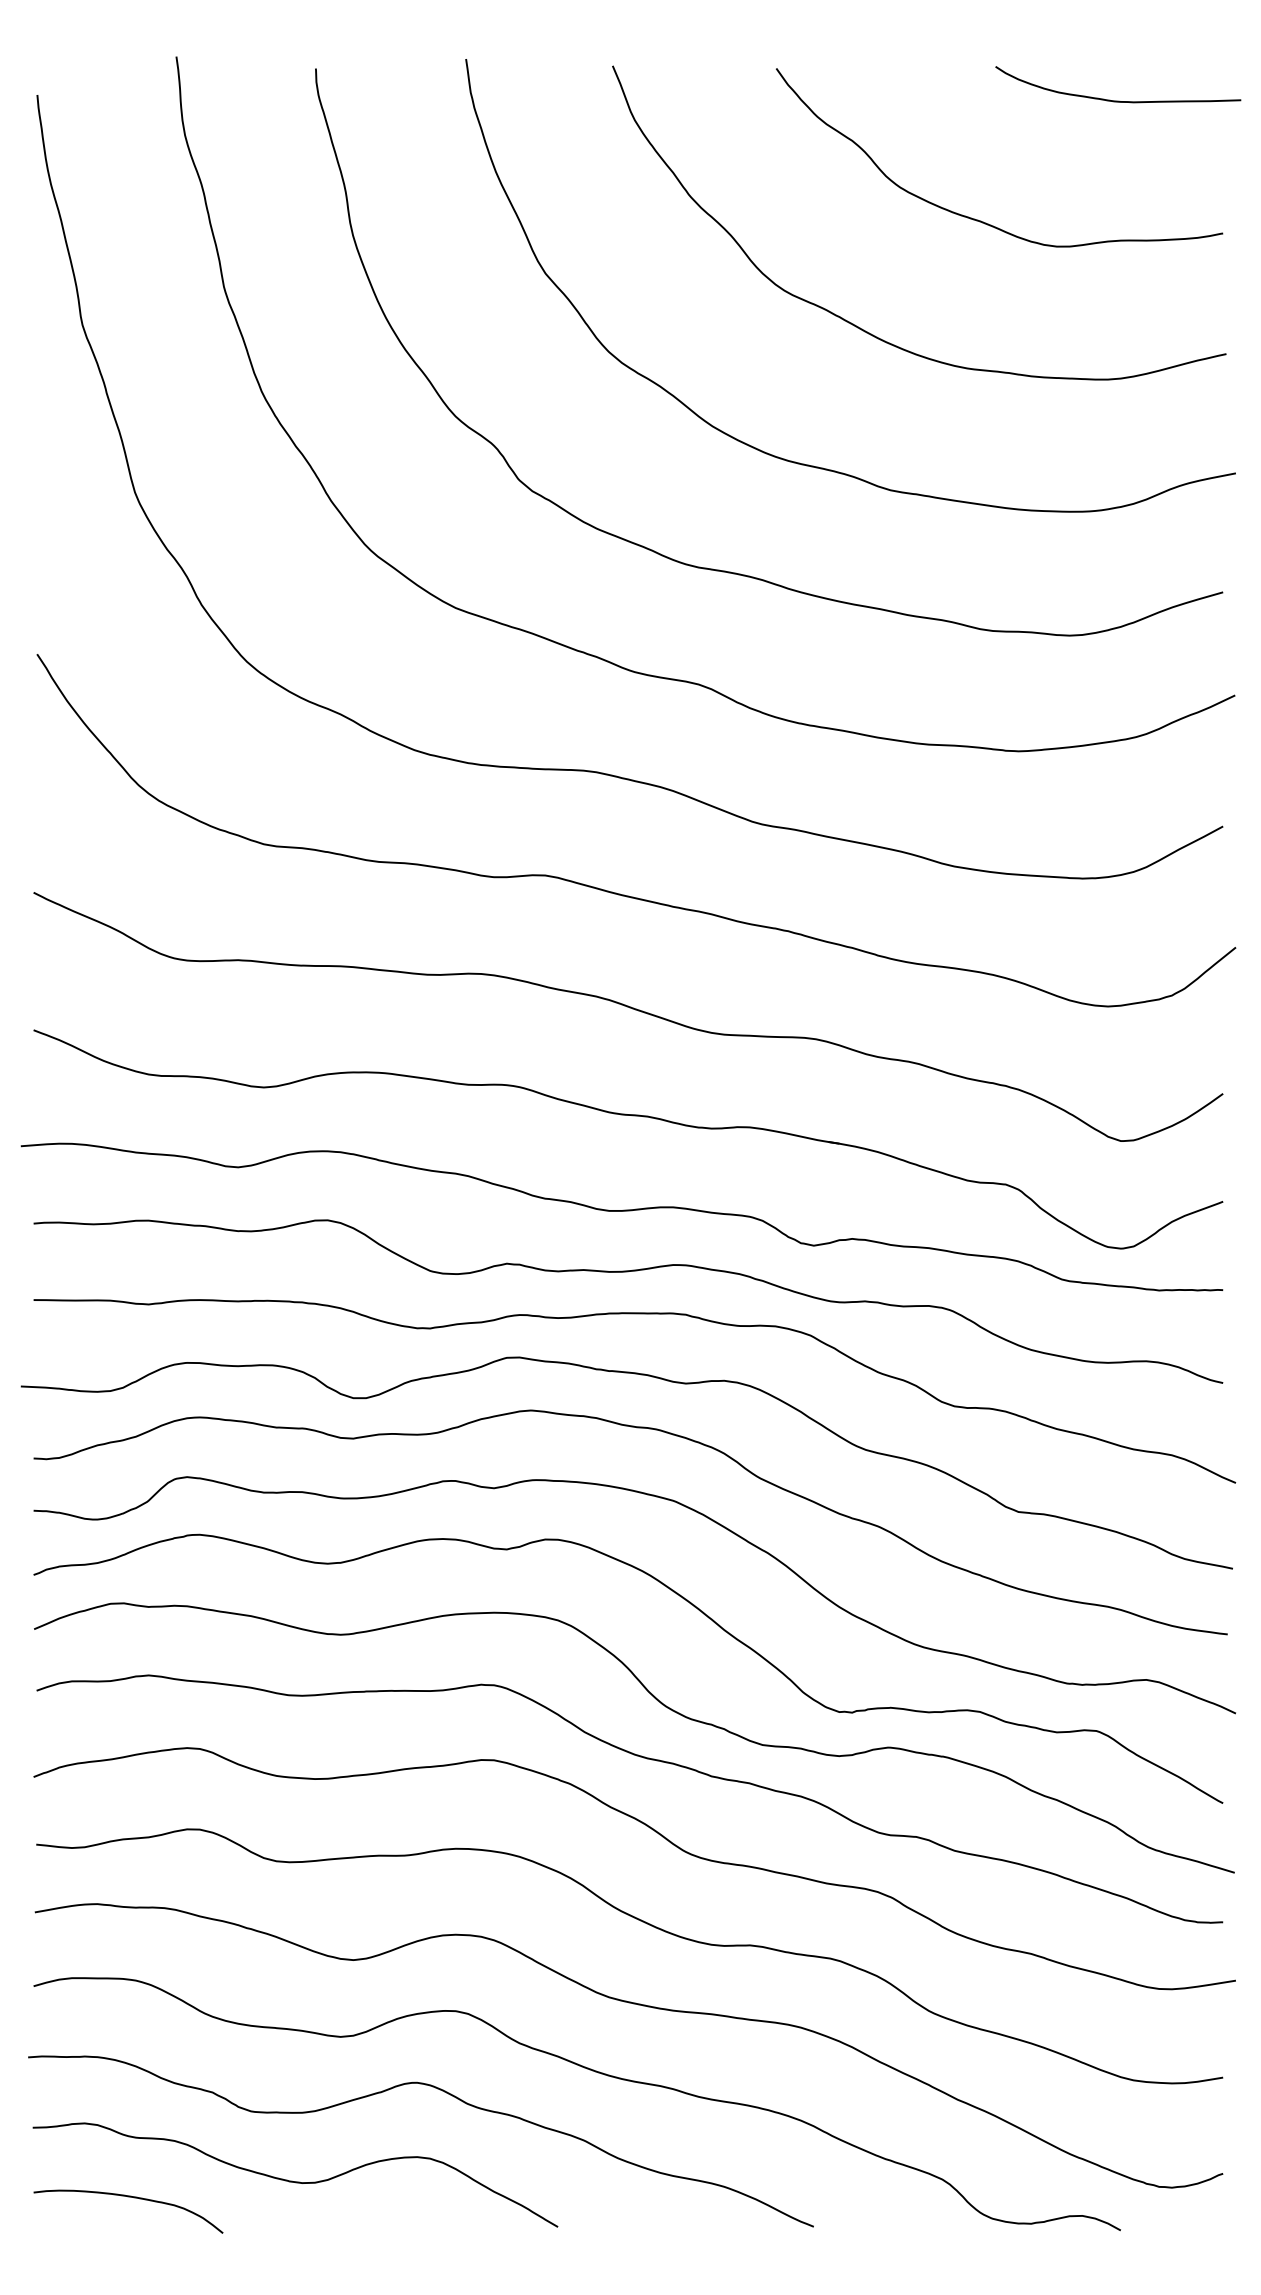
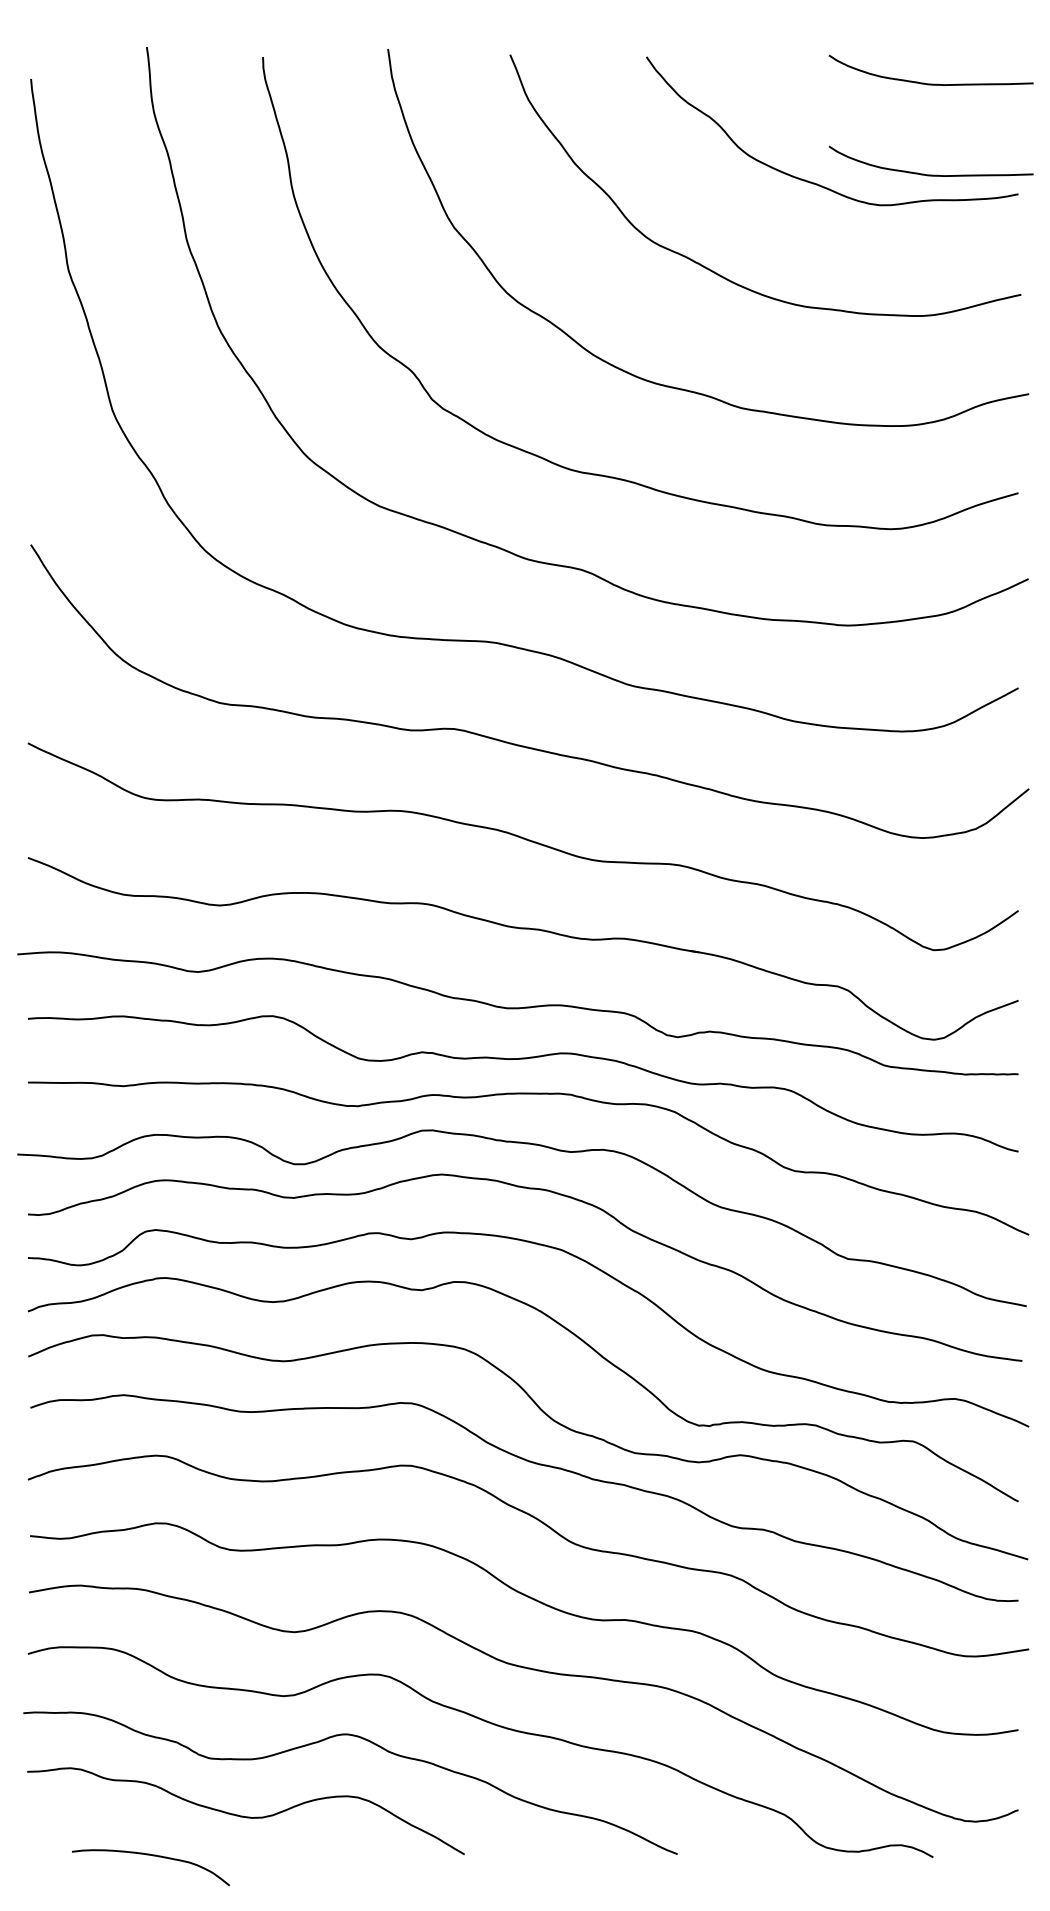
curve: (1117, 209) -> (930, 174), added
curve: (130, 2198) -> (152, 1856), moved

